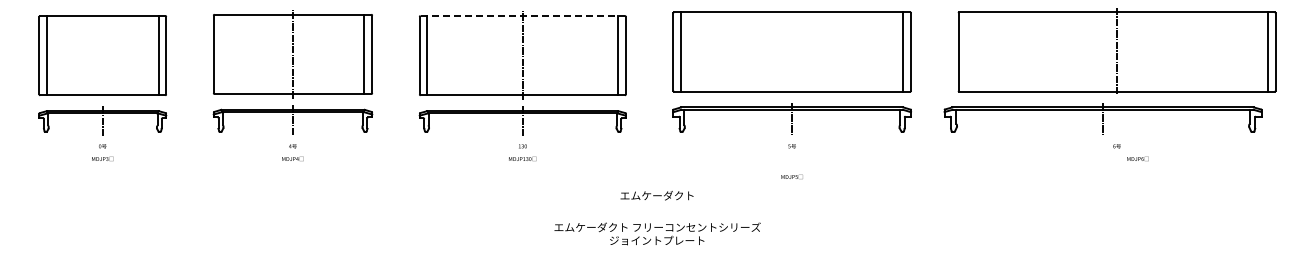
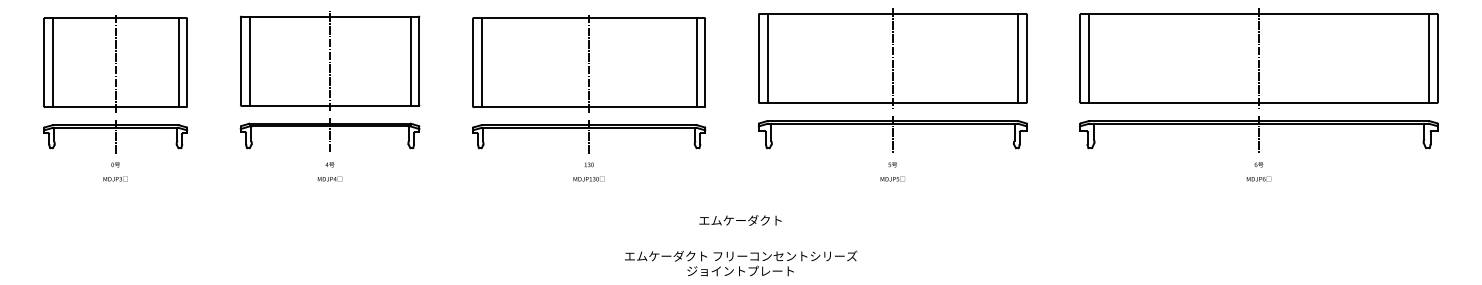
line: (523, 16) -> (589, 18), dashed -> solid
line: (792, 51) -> (893, 57), added
line: (966, 51) -> (1089, 57), added
line: (221, 53) -> (249, 60), added
line: (102, 55) -> (115, 62), added
part: (1102, 118) -> (1258, 133), moved
text: (1137, 158) -> (1258, 178), moved
text: (791, 176) -> (892, 178), moved

